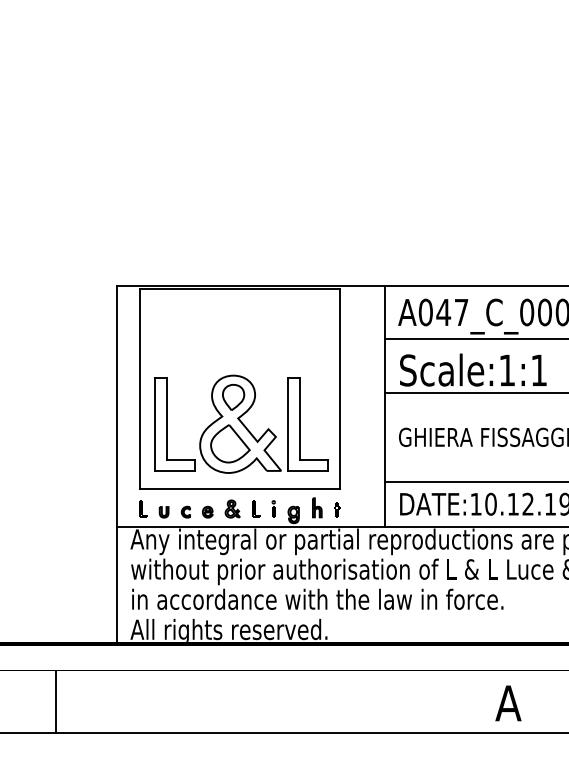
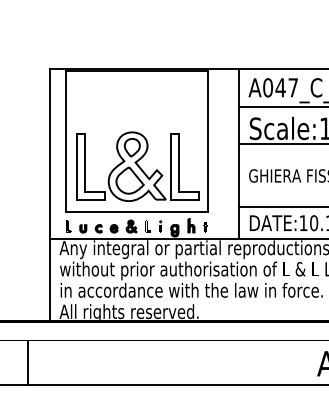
line: (56, 701) -> (28, 362), moved

